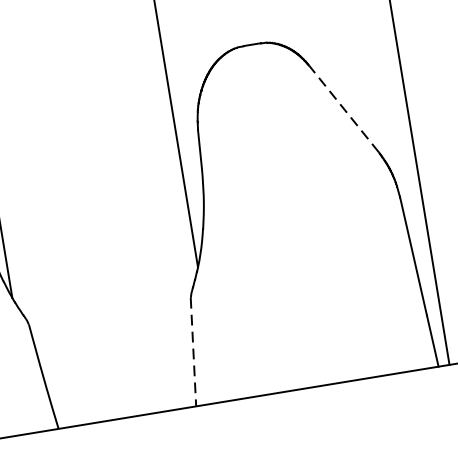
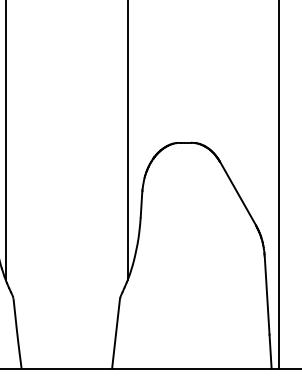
line: (343, 108) -> (237, 193), dashed -> solid
line: (194, 353) -> (116, 334), dashed -> solid

